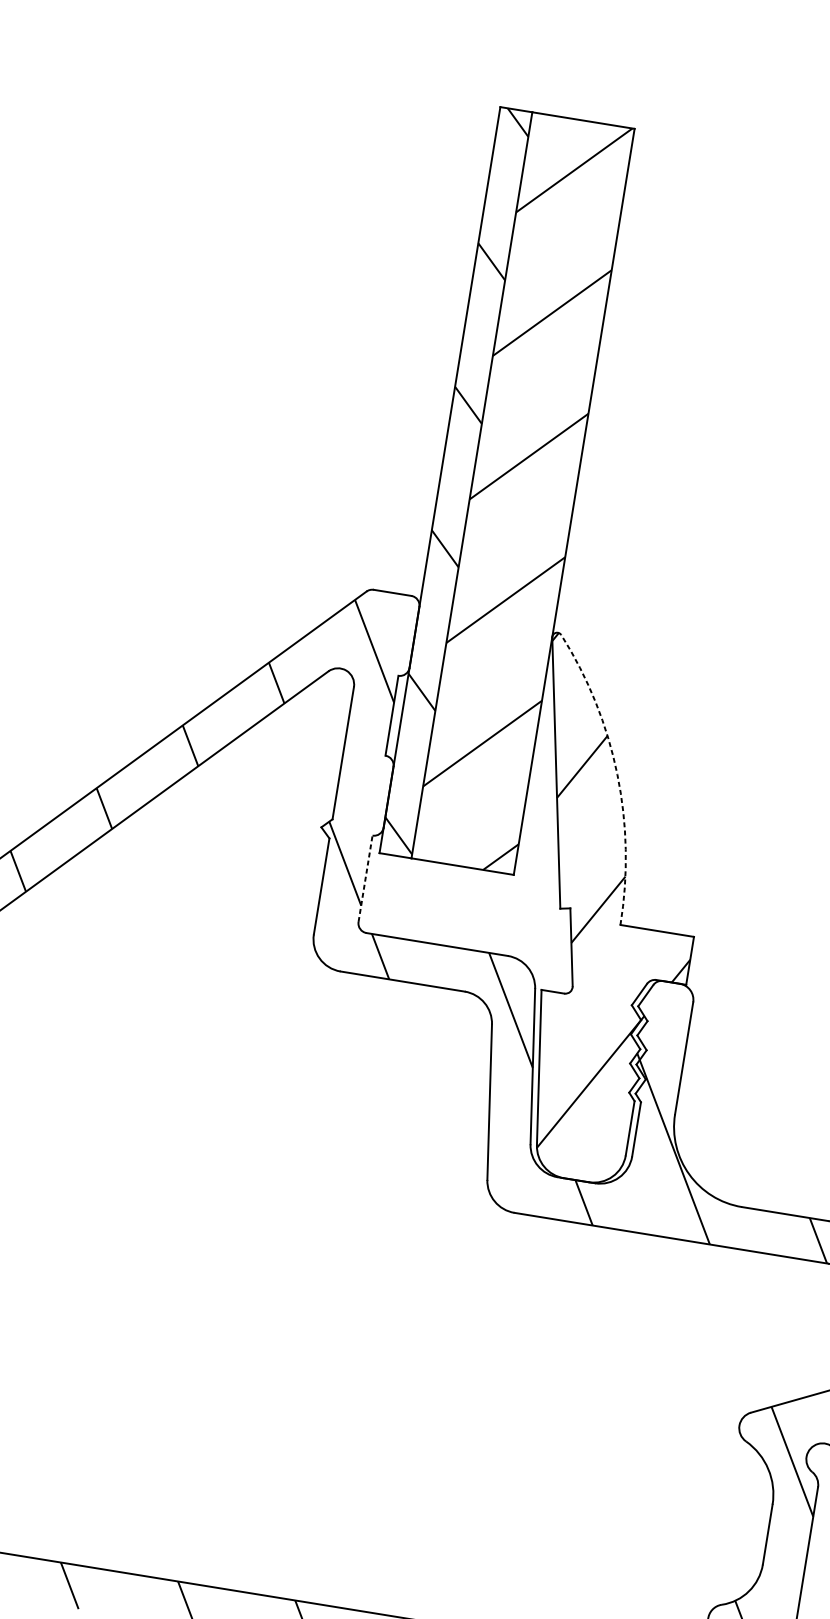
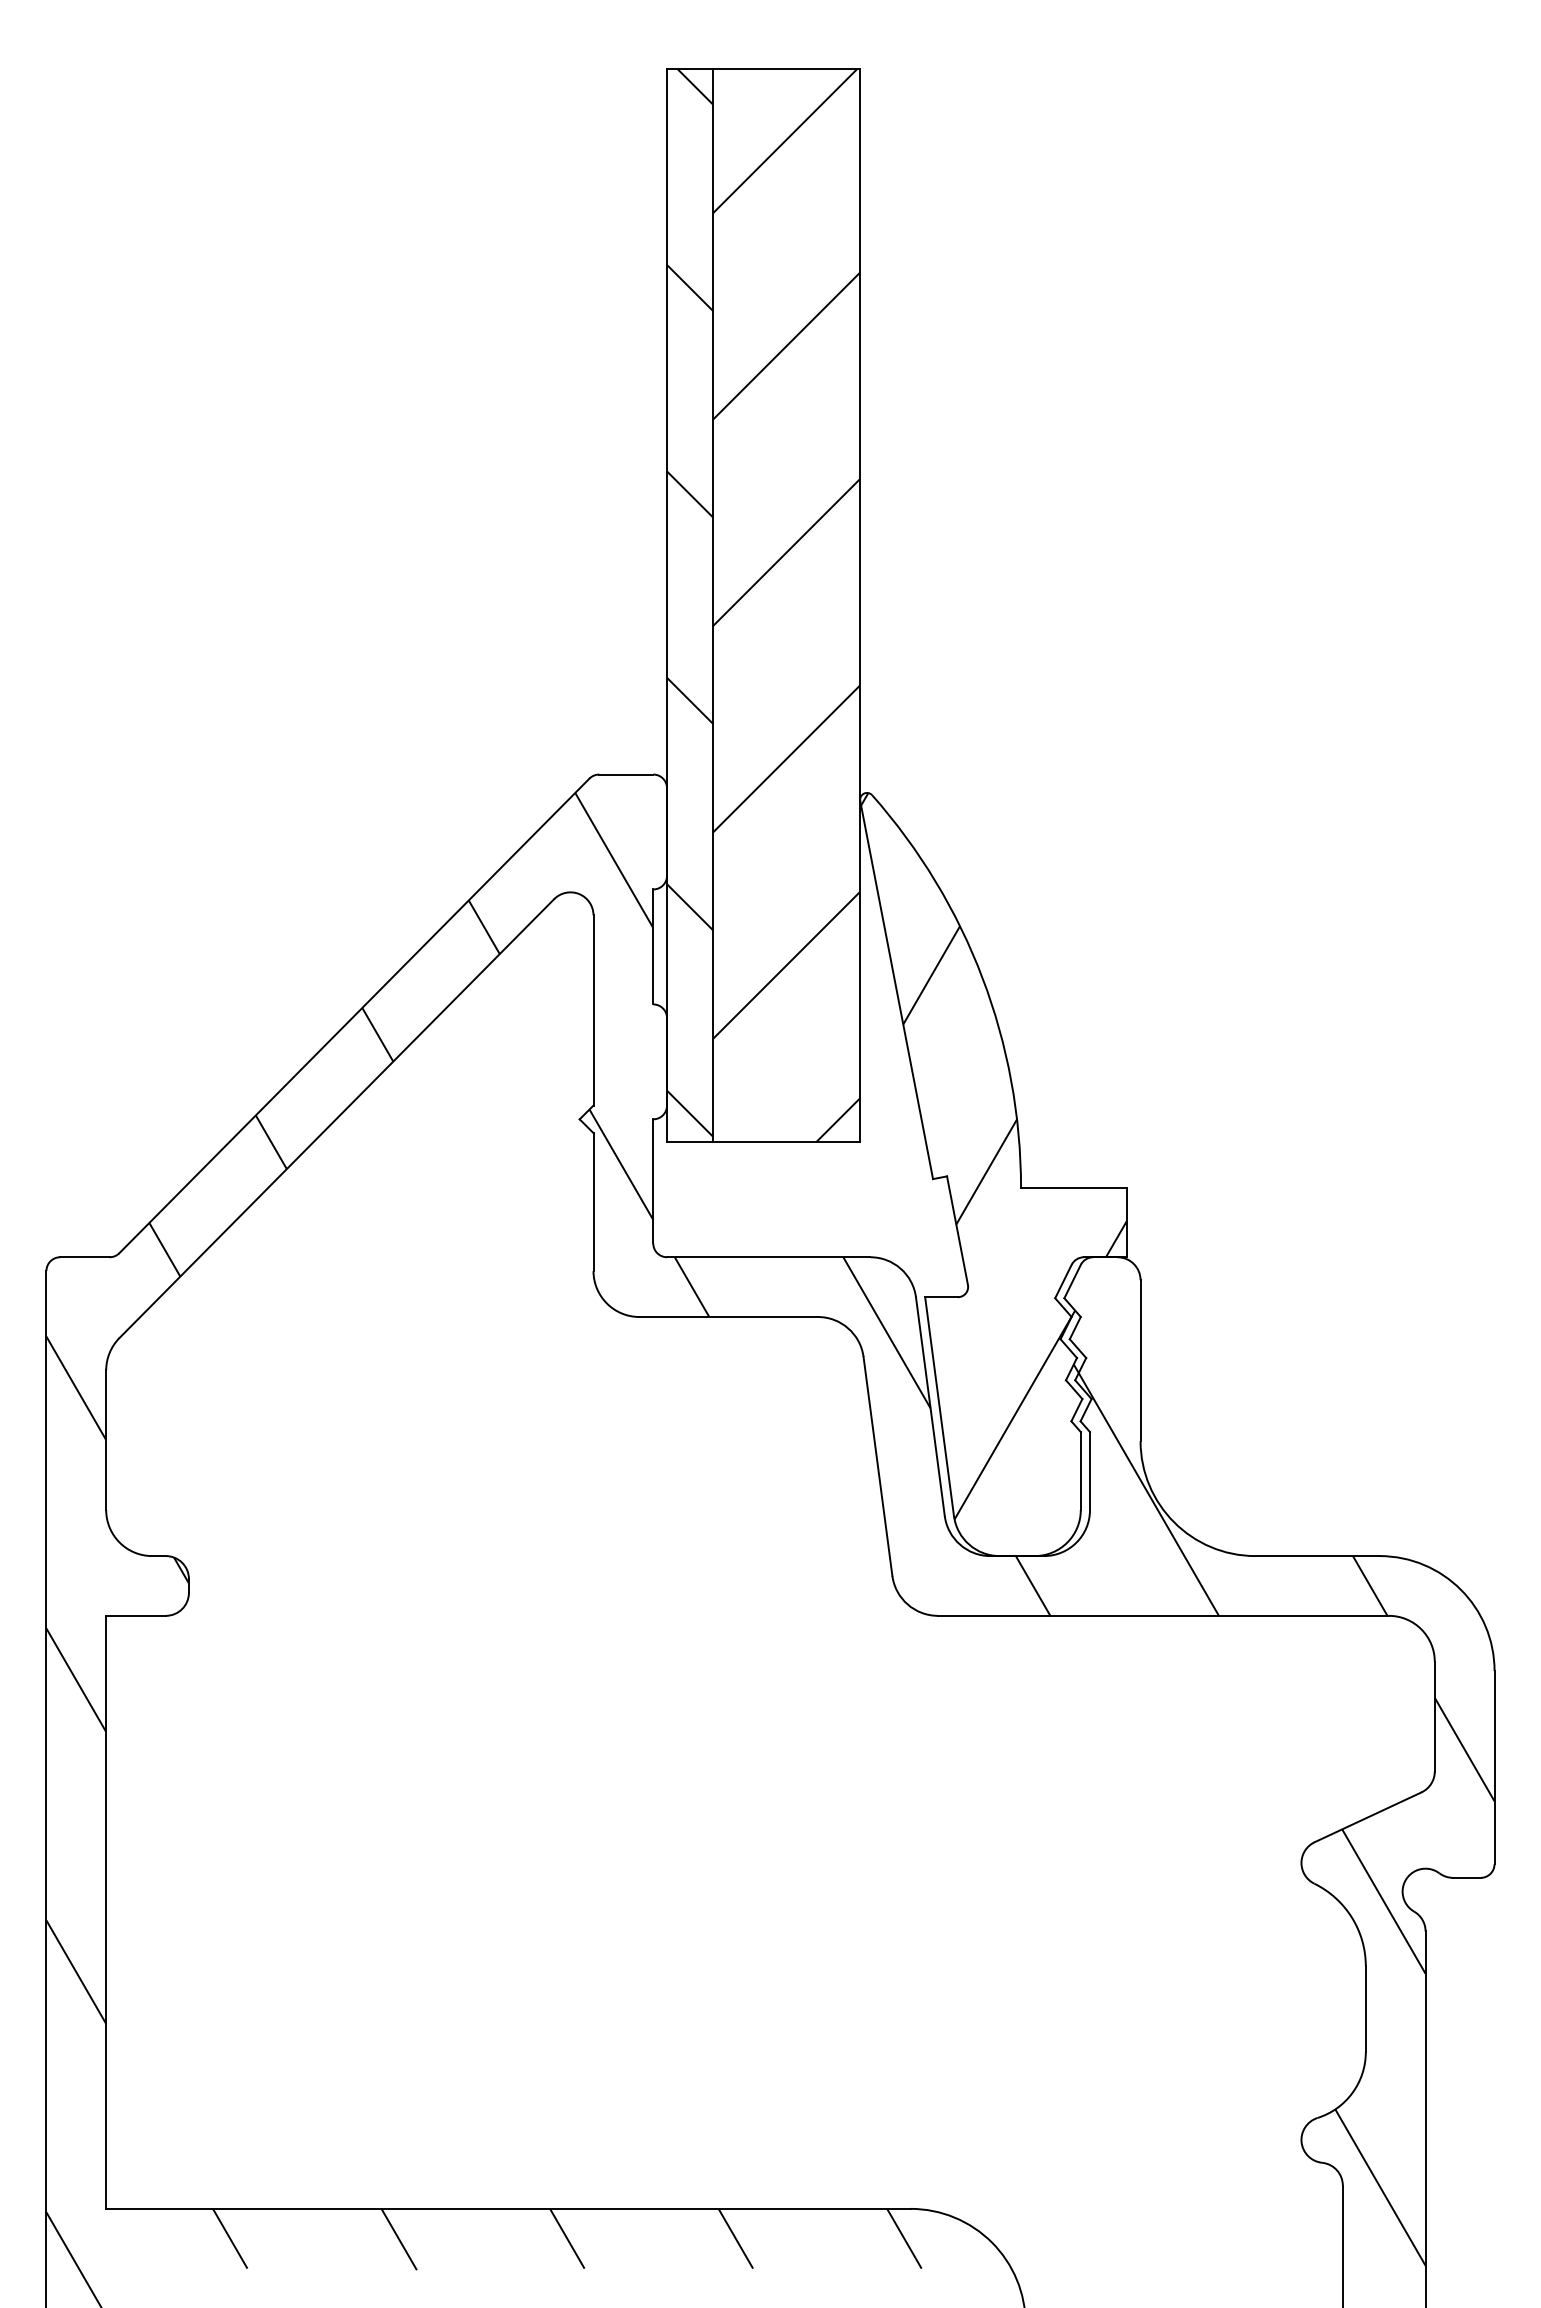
arc: (617, 774) -> (982, 978), dashed -> solid
line: (365, 878) -> (653, 1180), dashed -> solid

